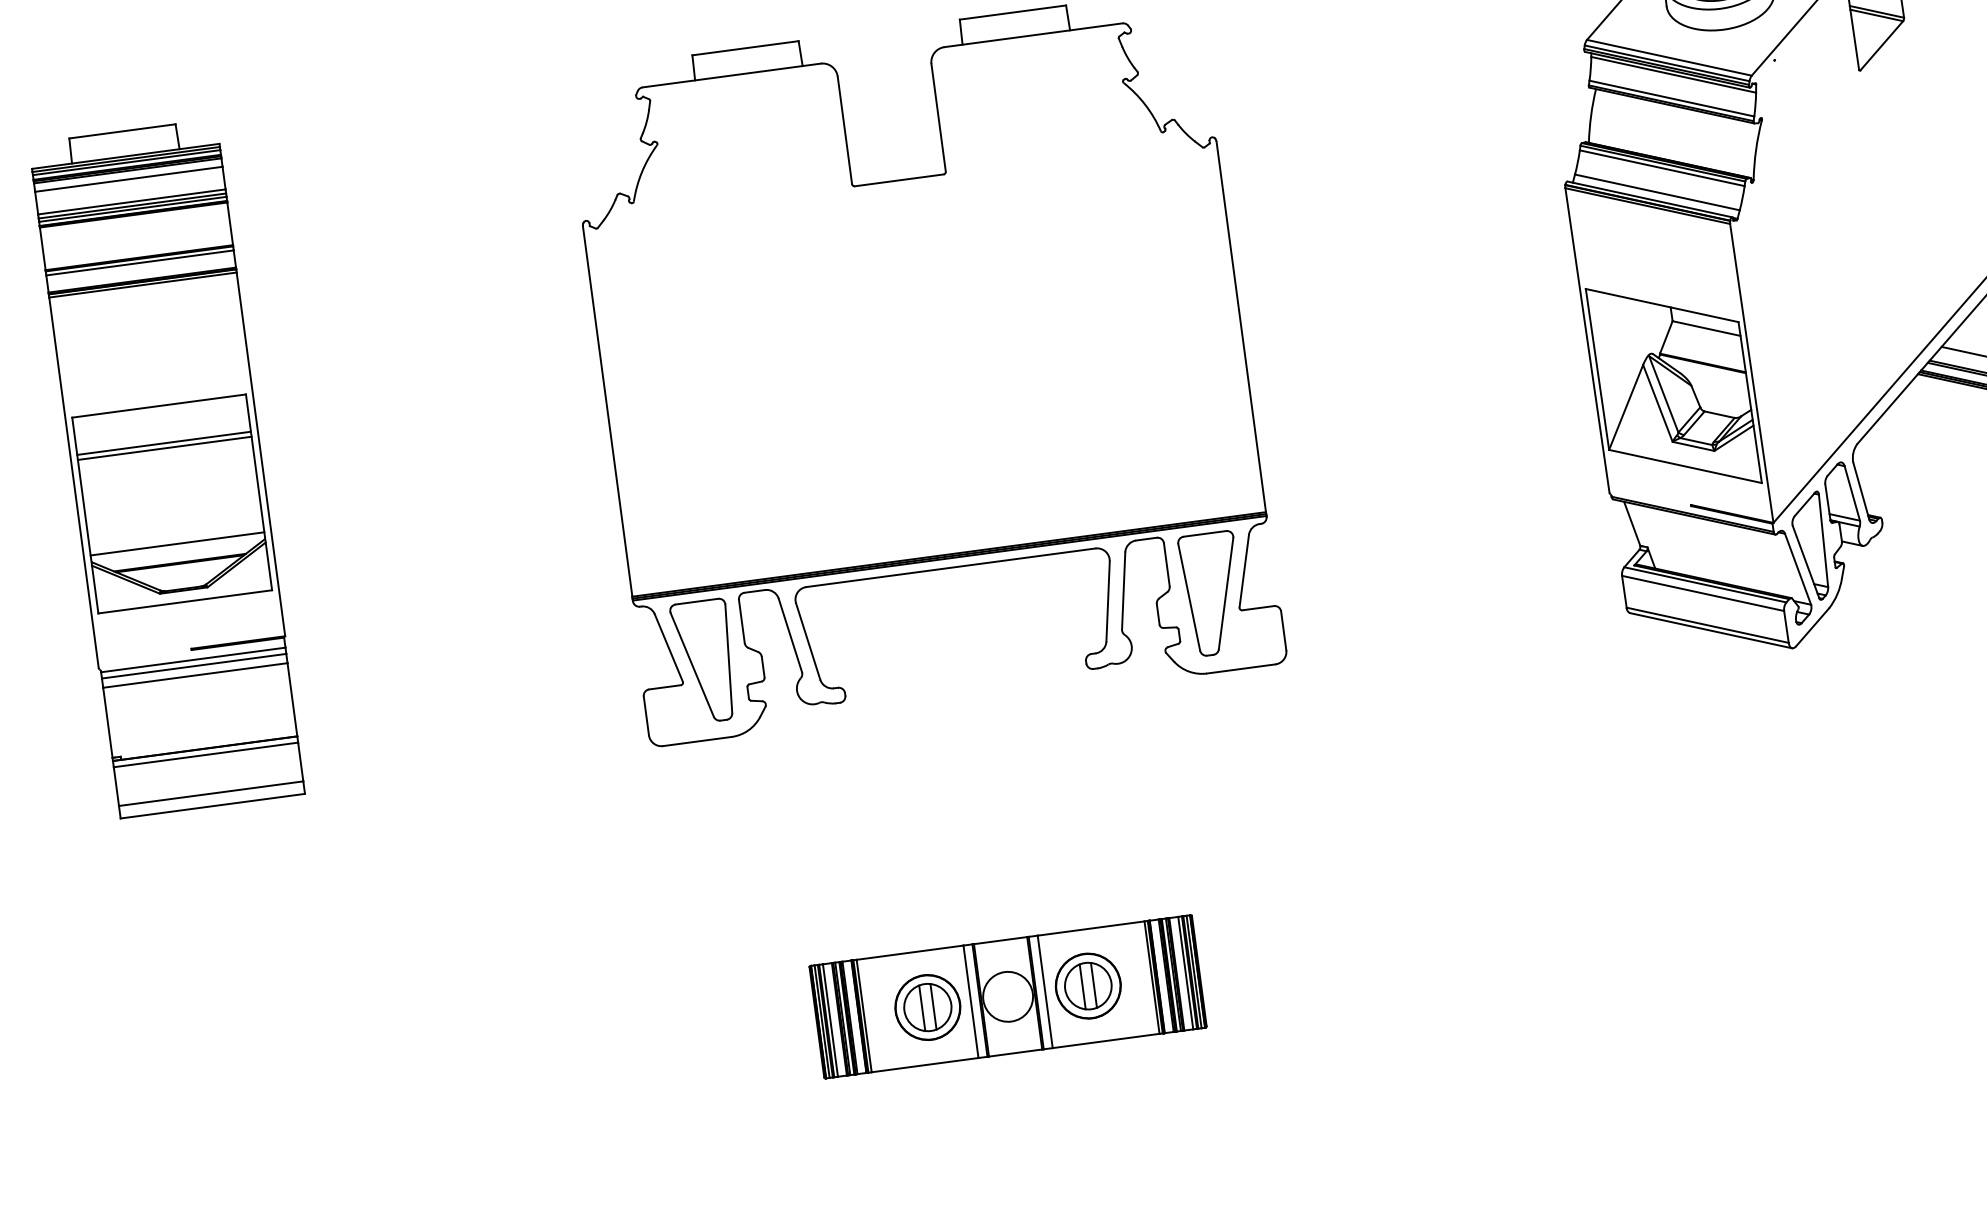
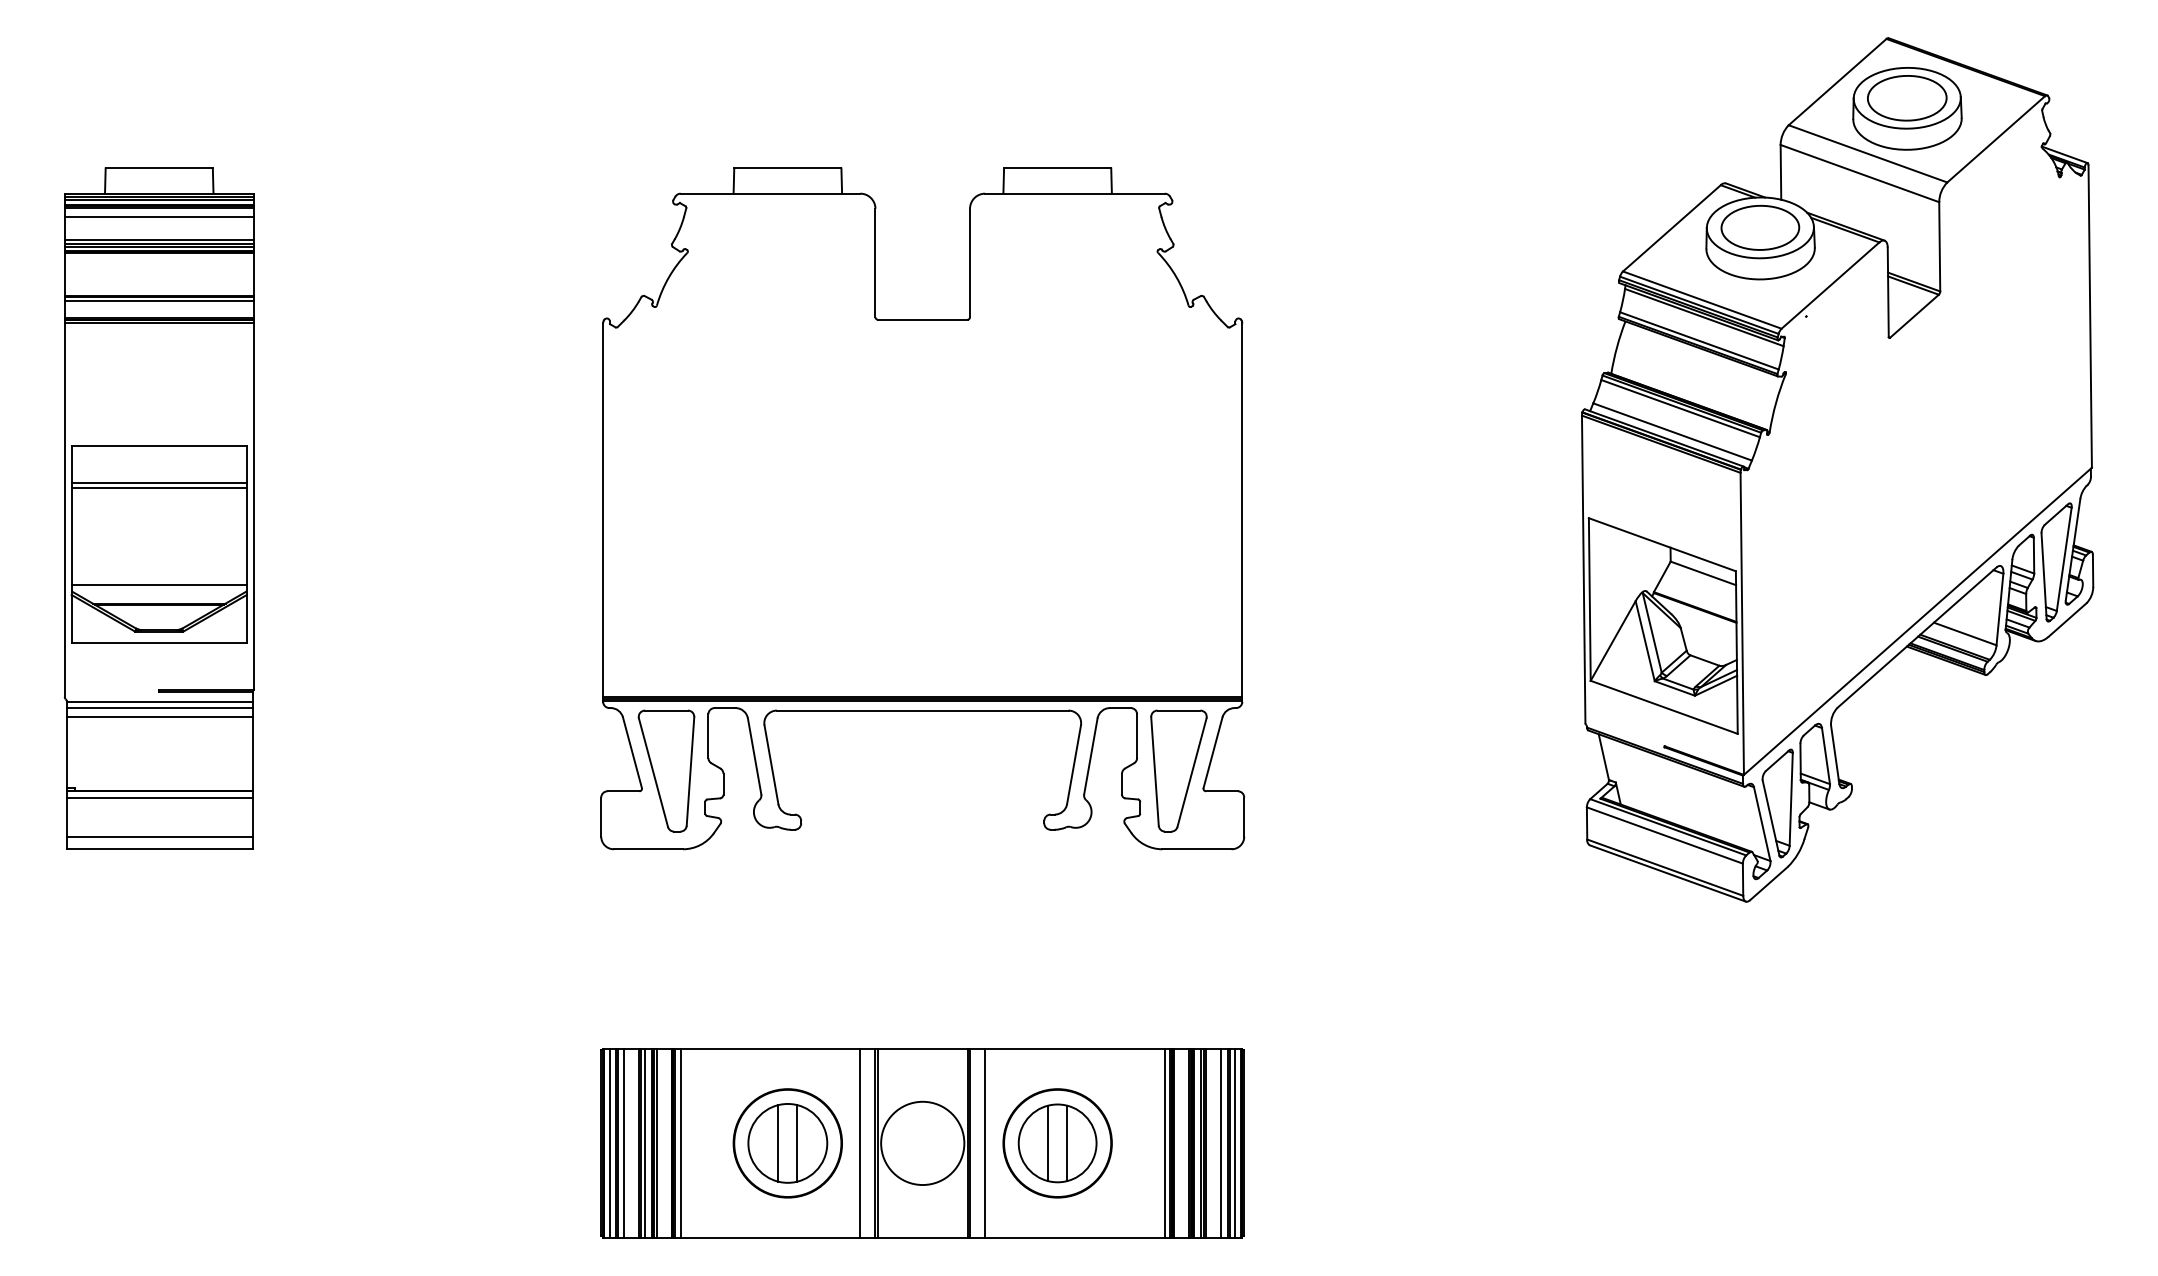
part: (1007, 996) -> (922, 1143), size x1.67

